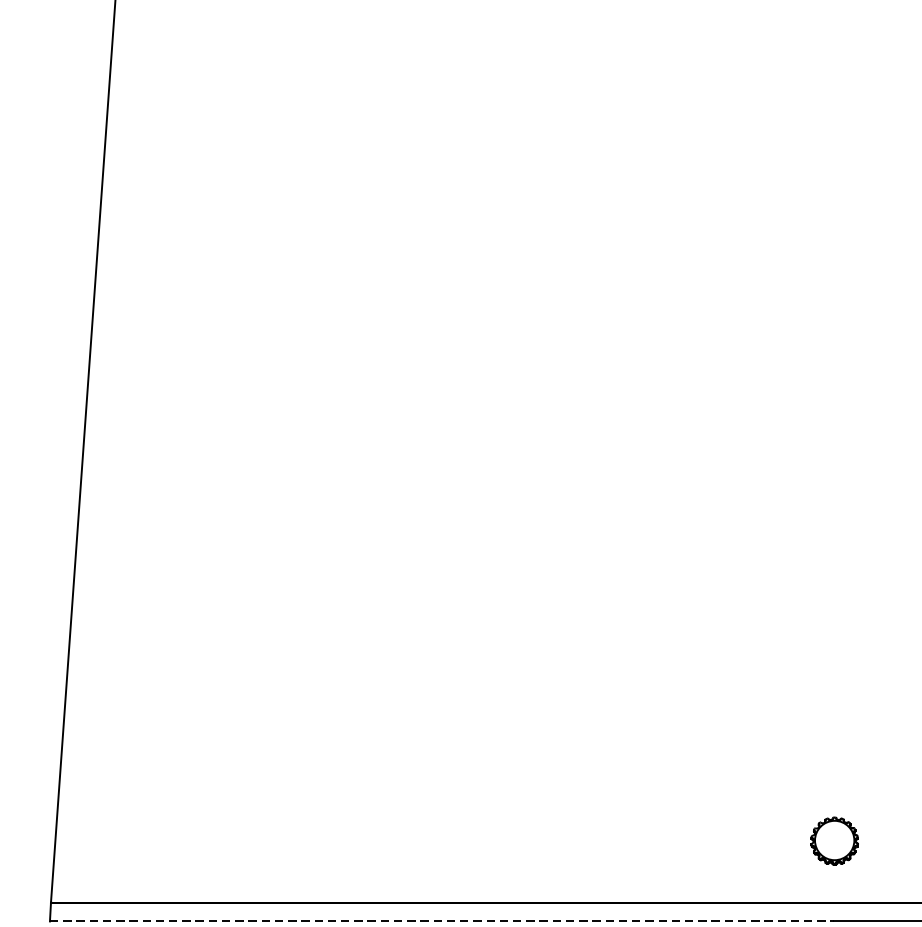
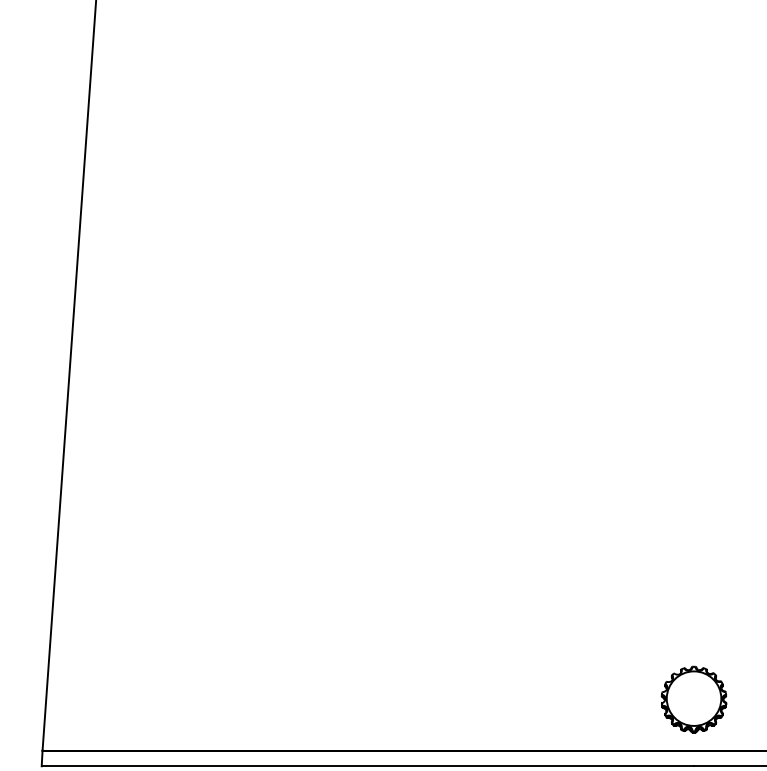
part: (835, 841) -> (694, 699), size x1.67
line: (442, 921) -> (368, 766), dashed -> solid

